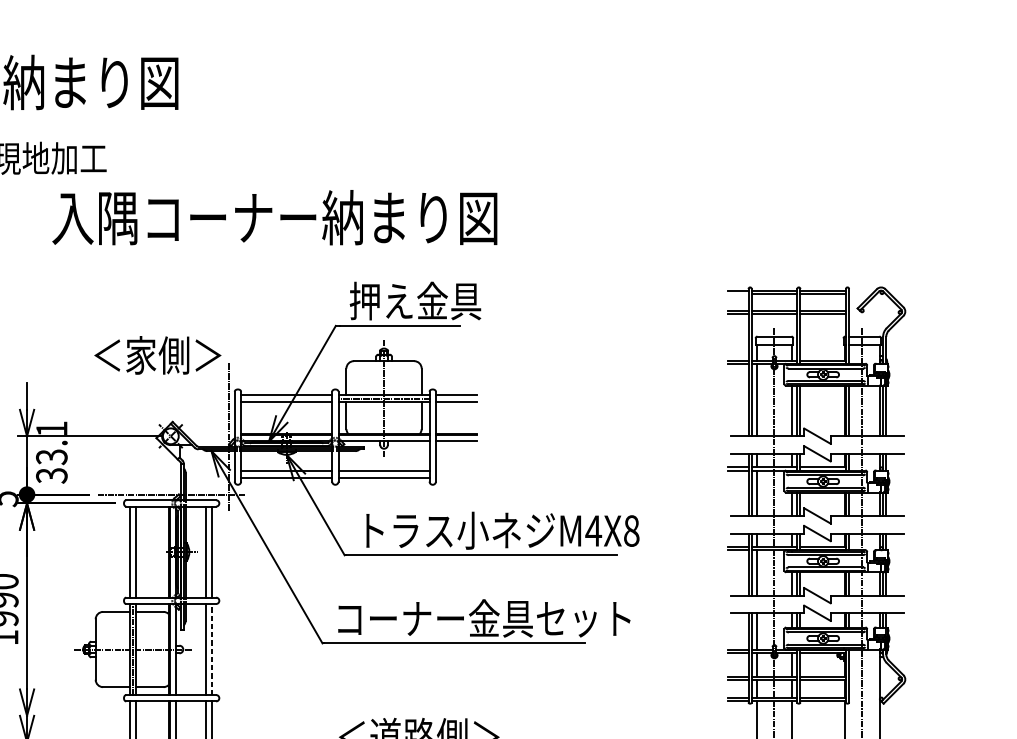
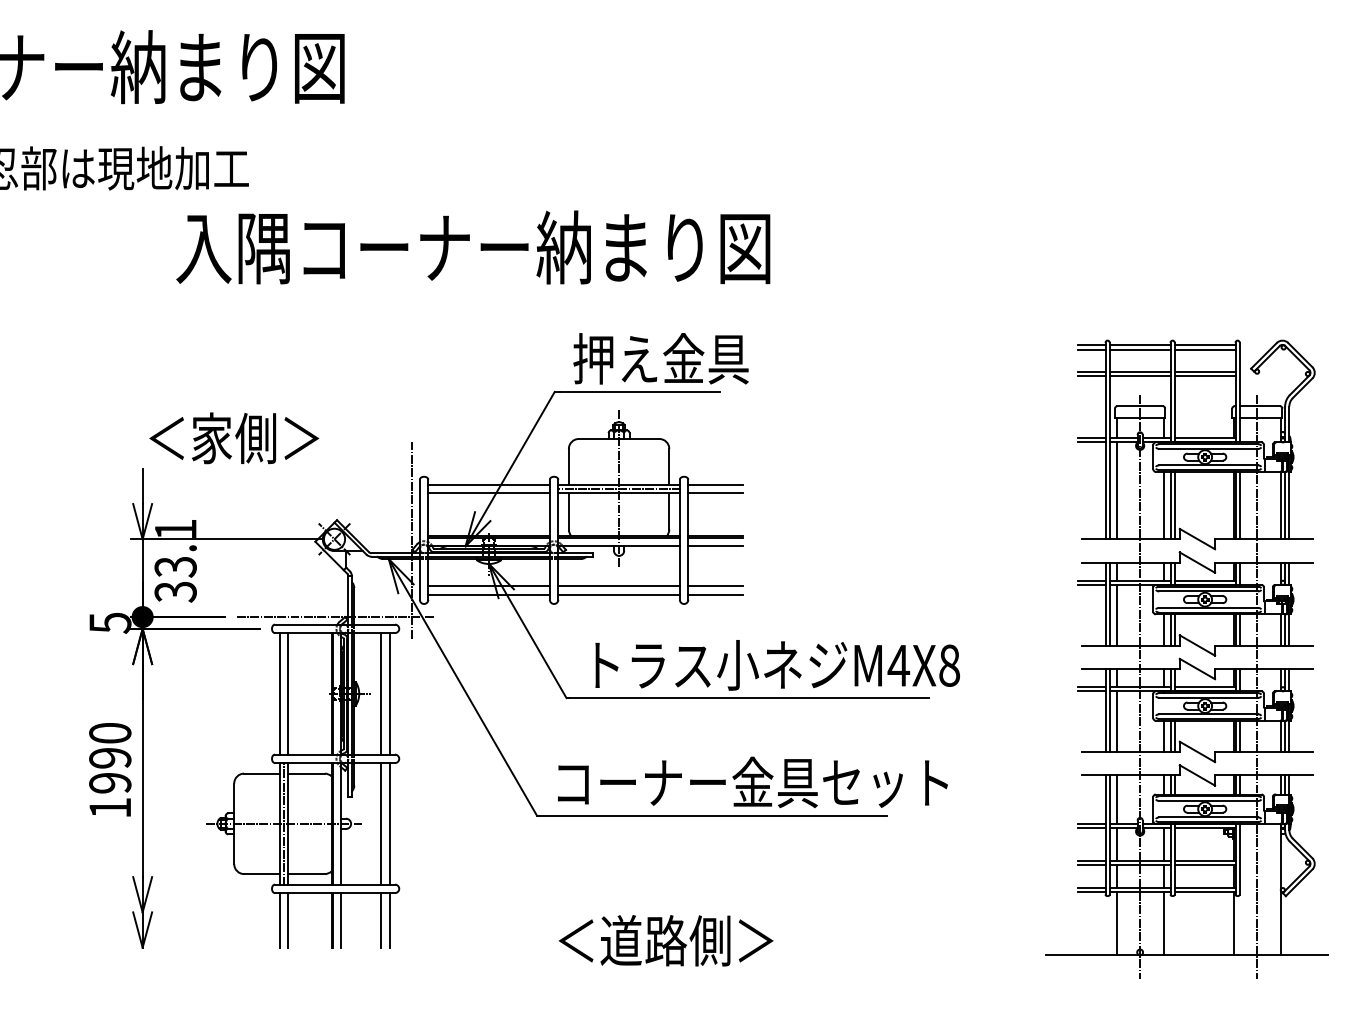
line: (738, 294) -> (1091, 349), added
text: (158, 355) -> (234, 438), moved
line: (456, 471) -> (715, 586), added
line: (456, 477) -> (715, 594), added
line: (212, 649) -> (389, 823), dashed -> solid

